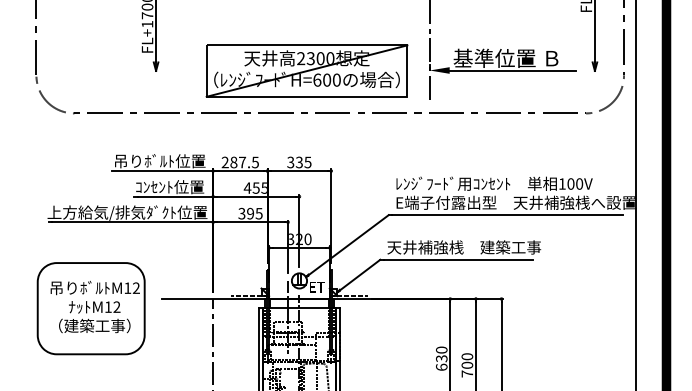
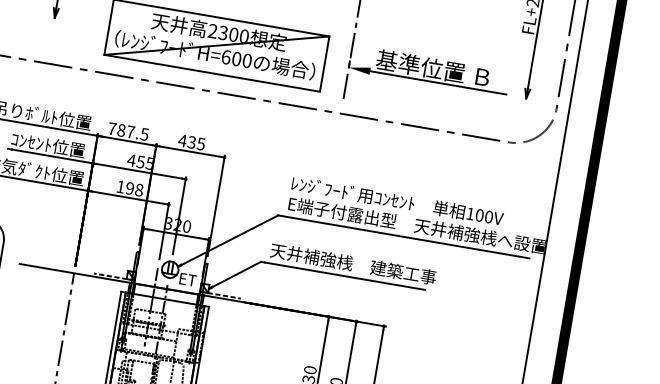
text: (224, 162) -> (111, 128), 287.5 -> 787.5
text: (290, 162) -> (182, 140), 335 -> 435
text: (250, 213) -> (129, 188), 395 -> 198

